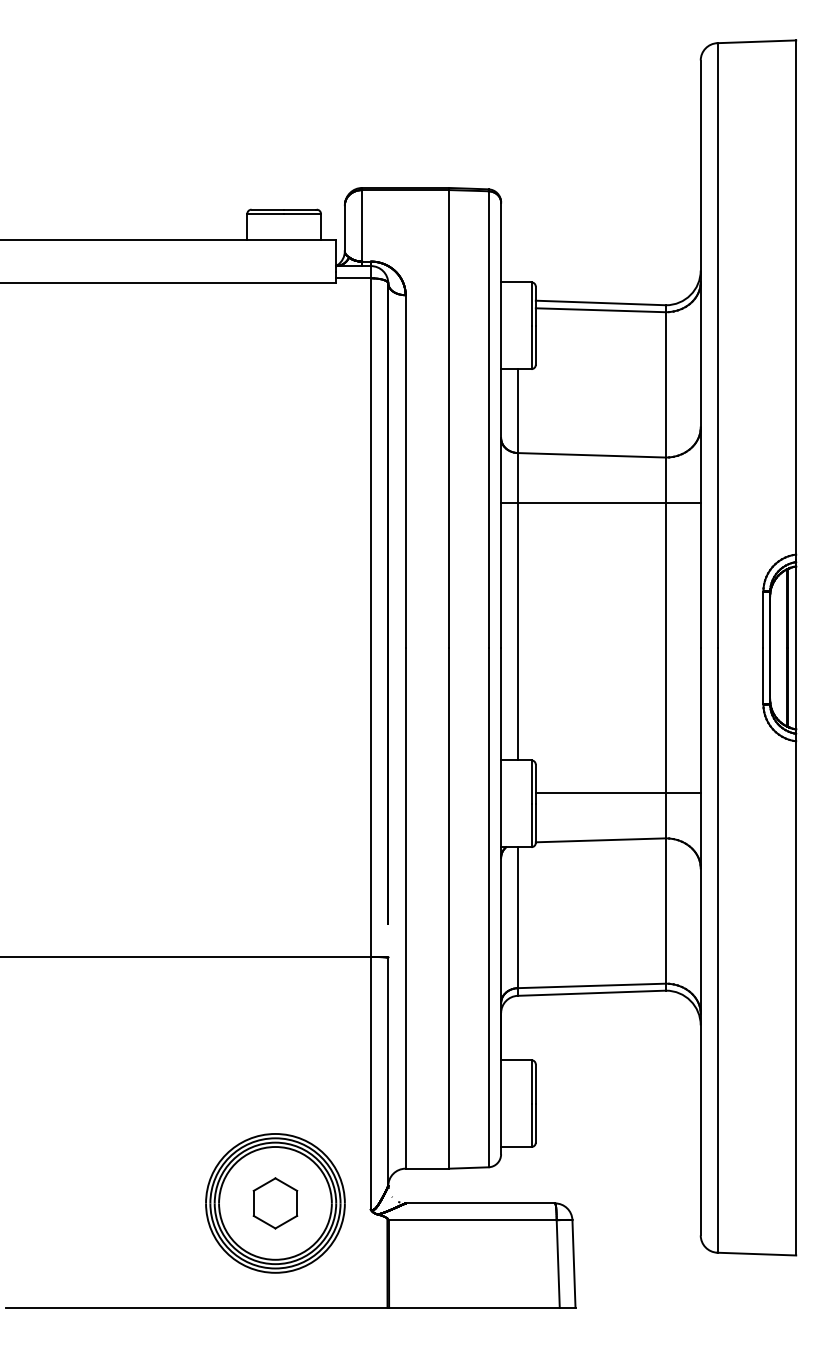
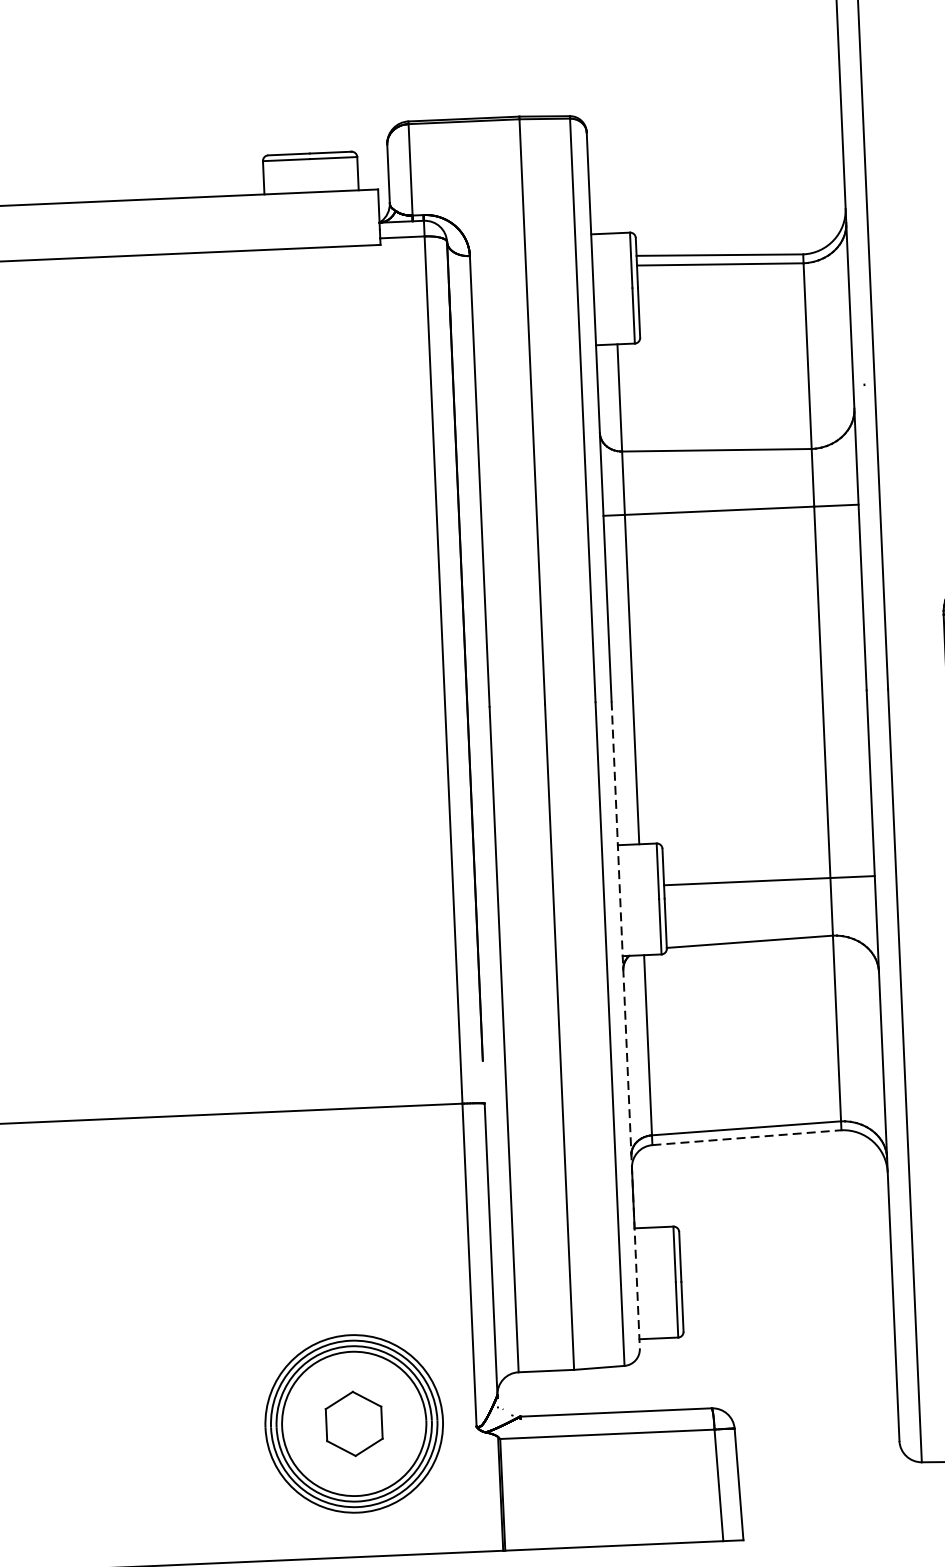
line: (501, 901) -> (626, 1025), solid -> dashed
line: (592, 993) -> (747, 1137), solid -> dashed

